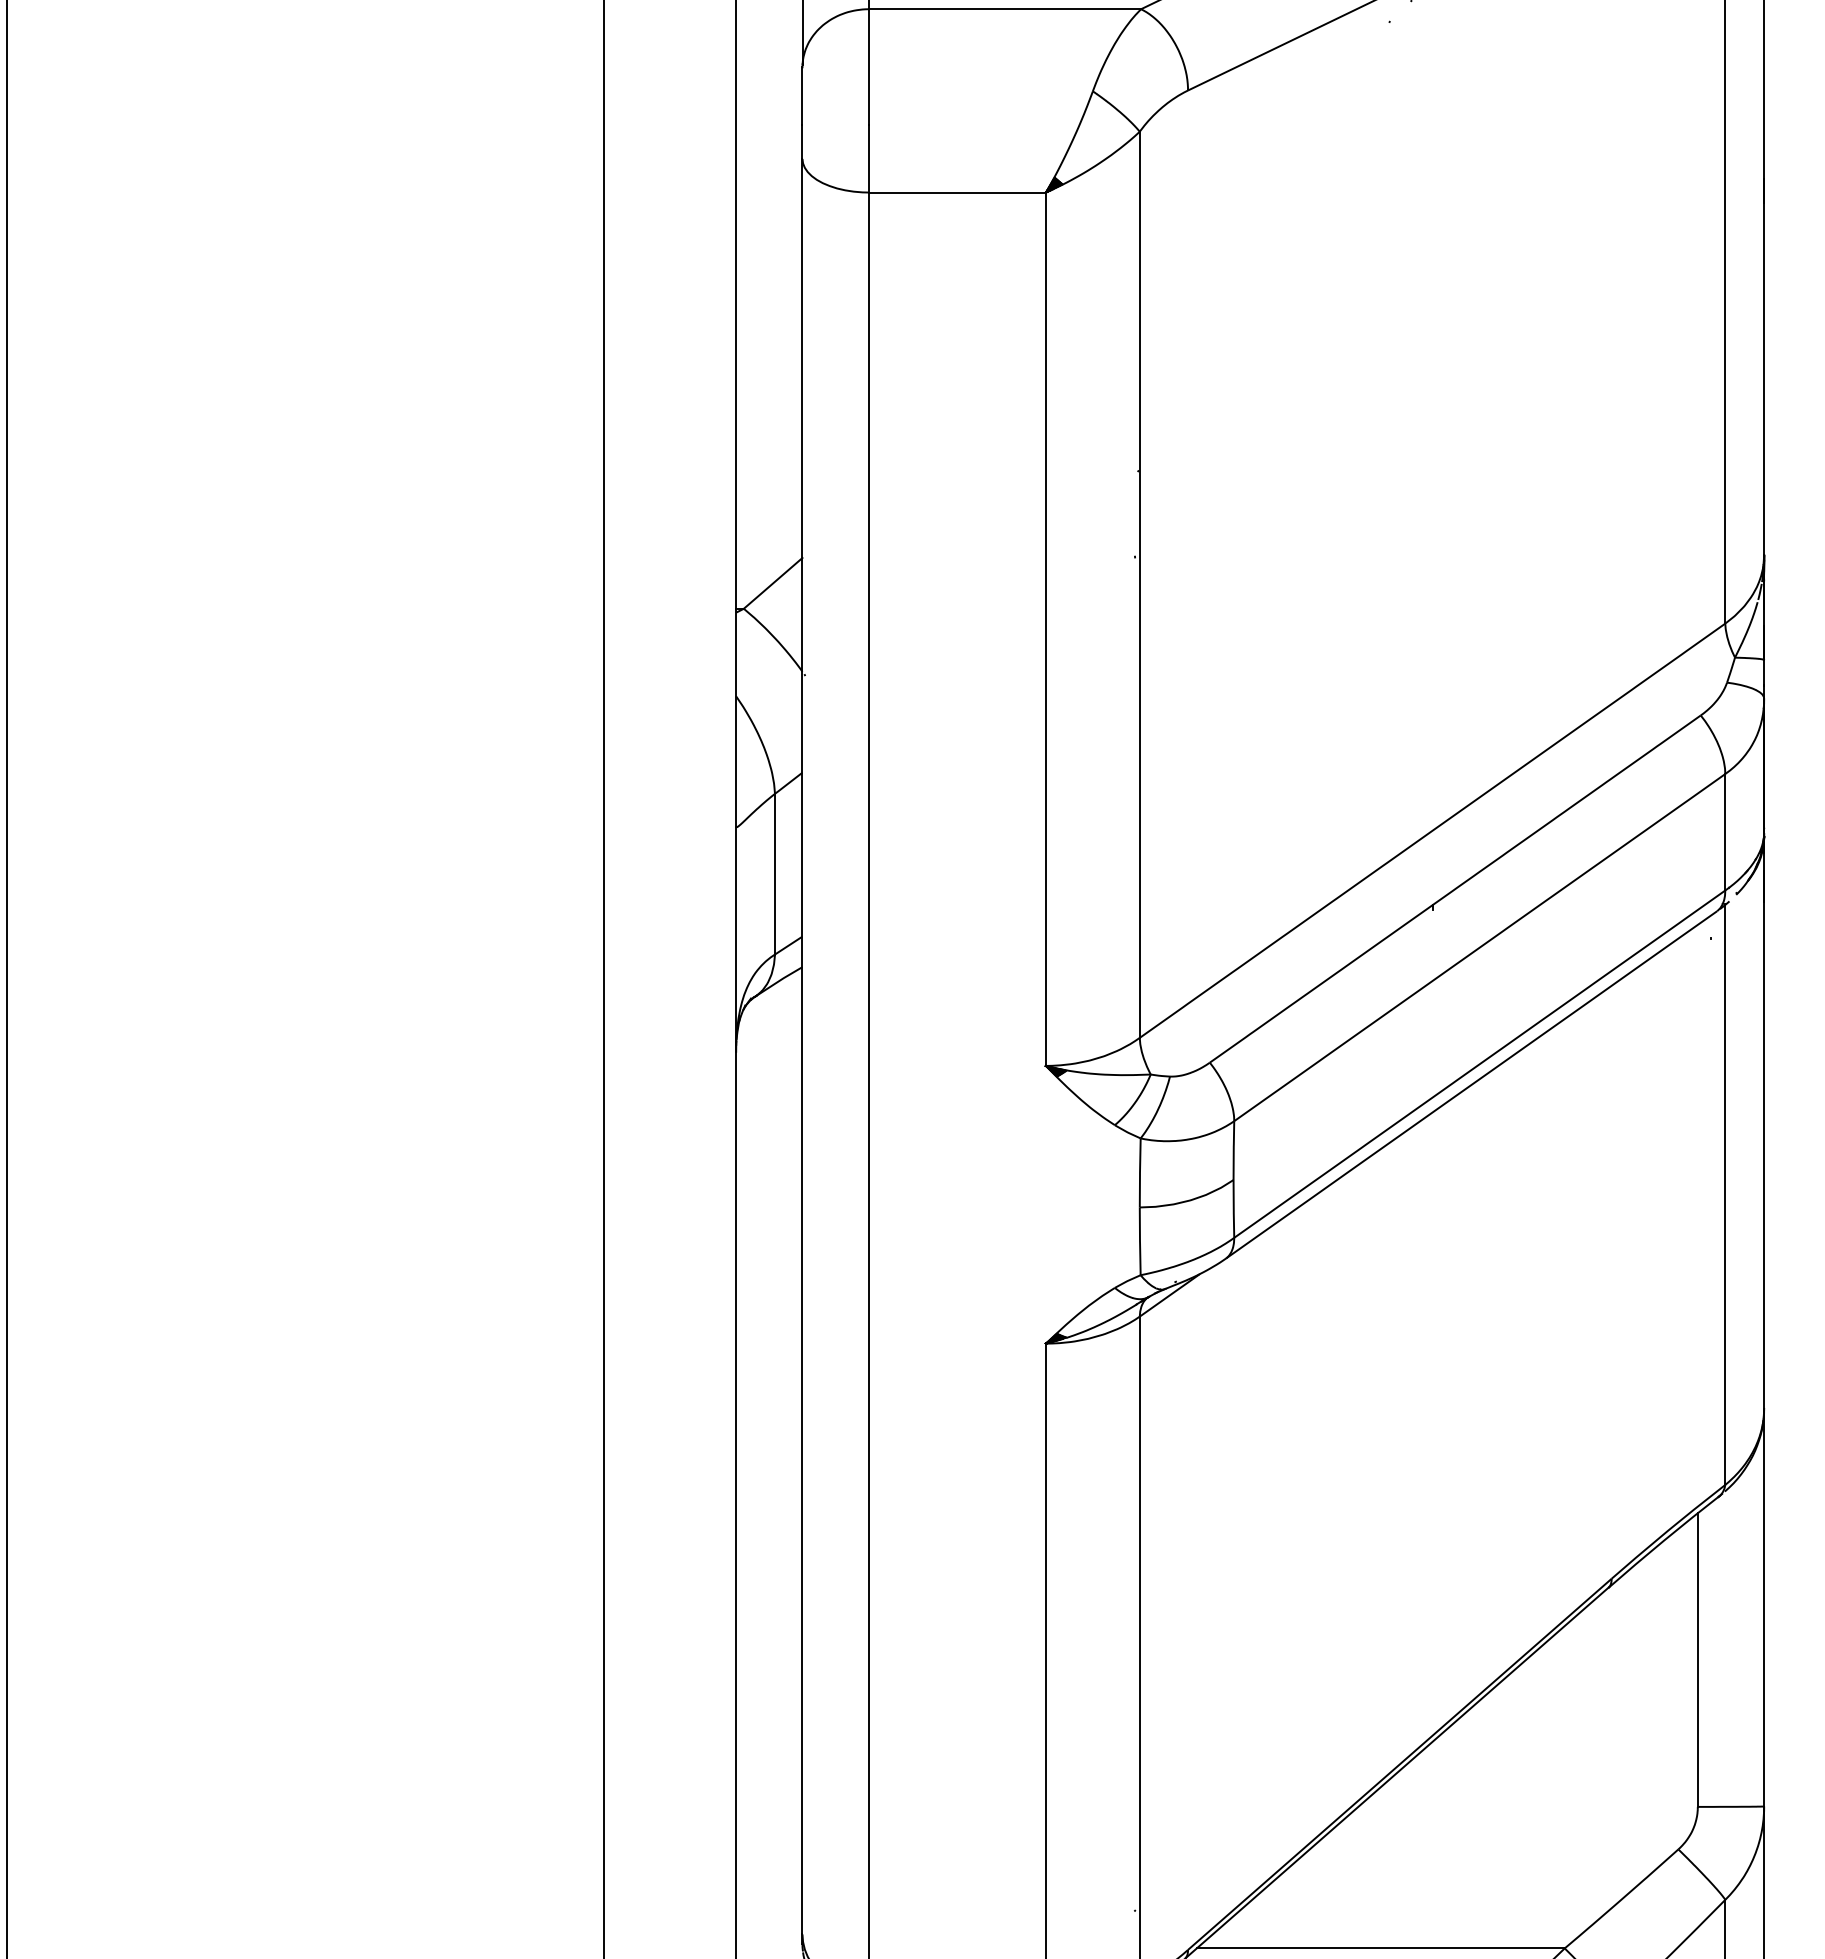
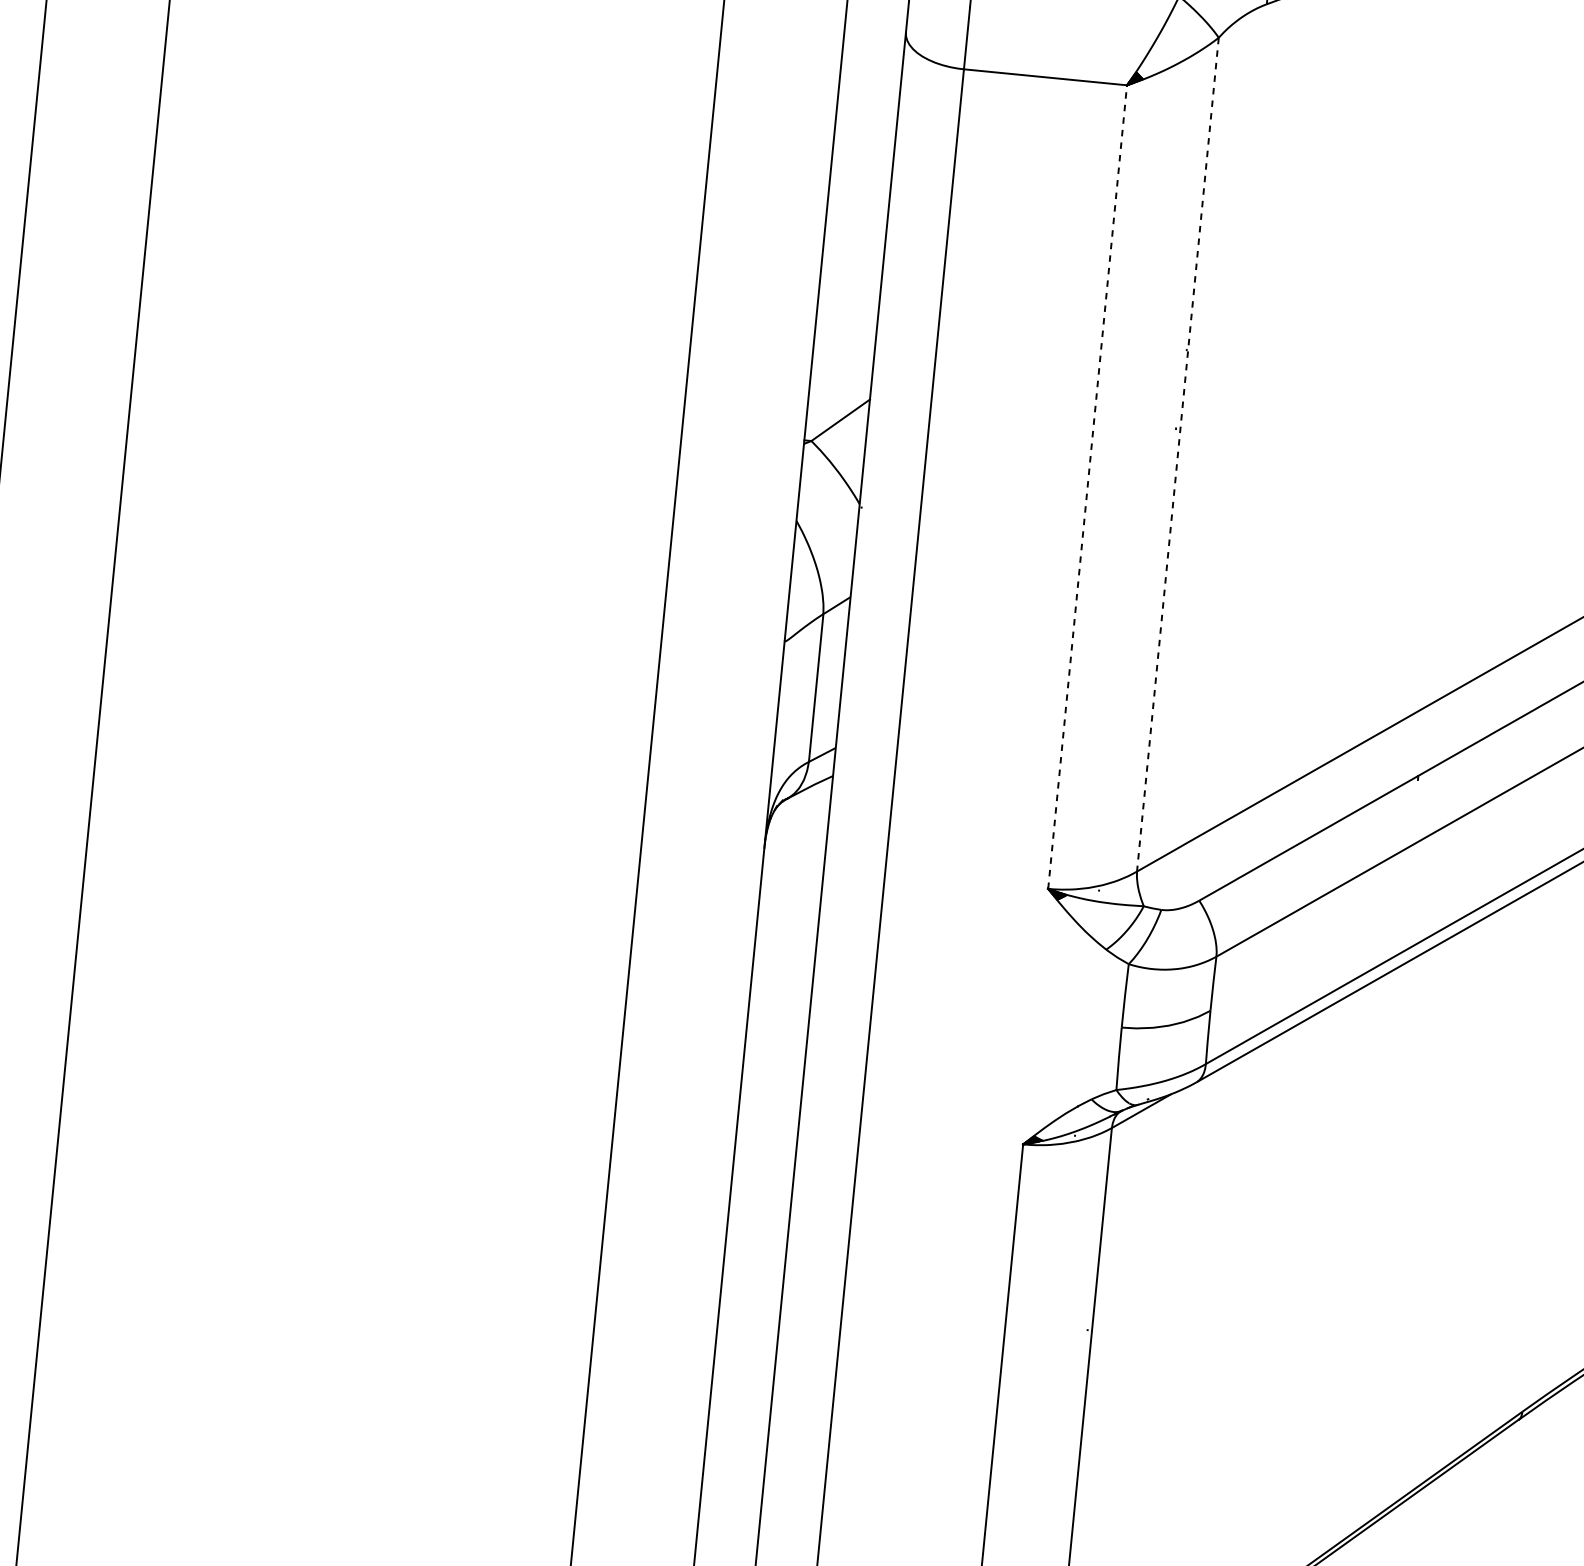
line: (1139, 585) -> (1177, 455), solid -> dashed
line: (1046, 629) -> (1088, 487), solid -> dashed

